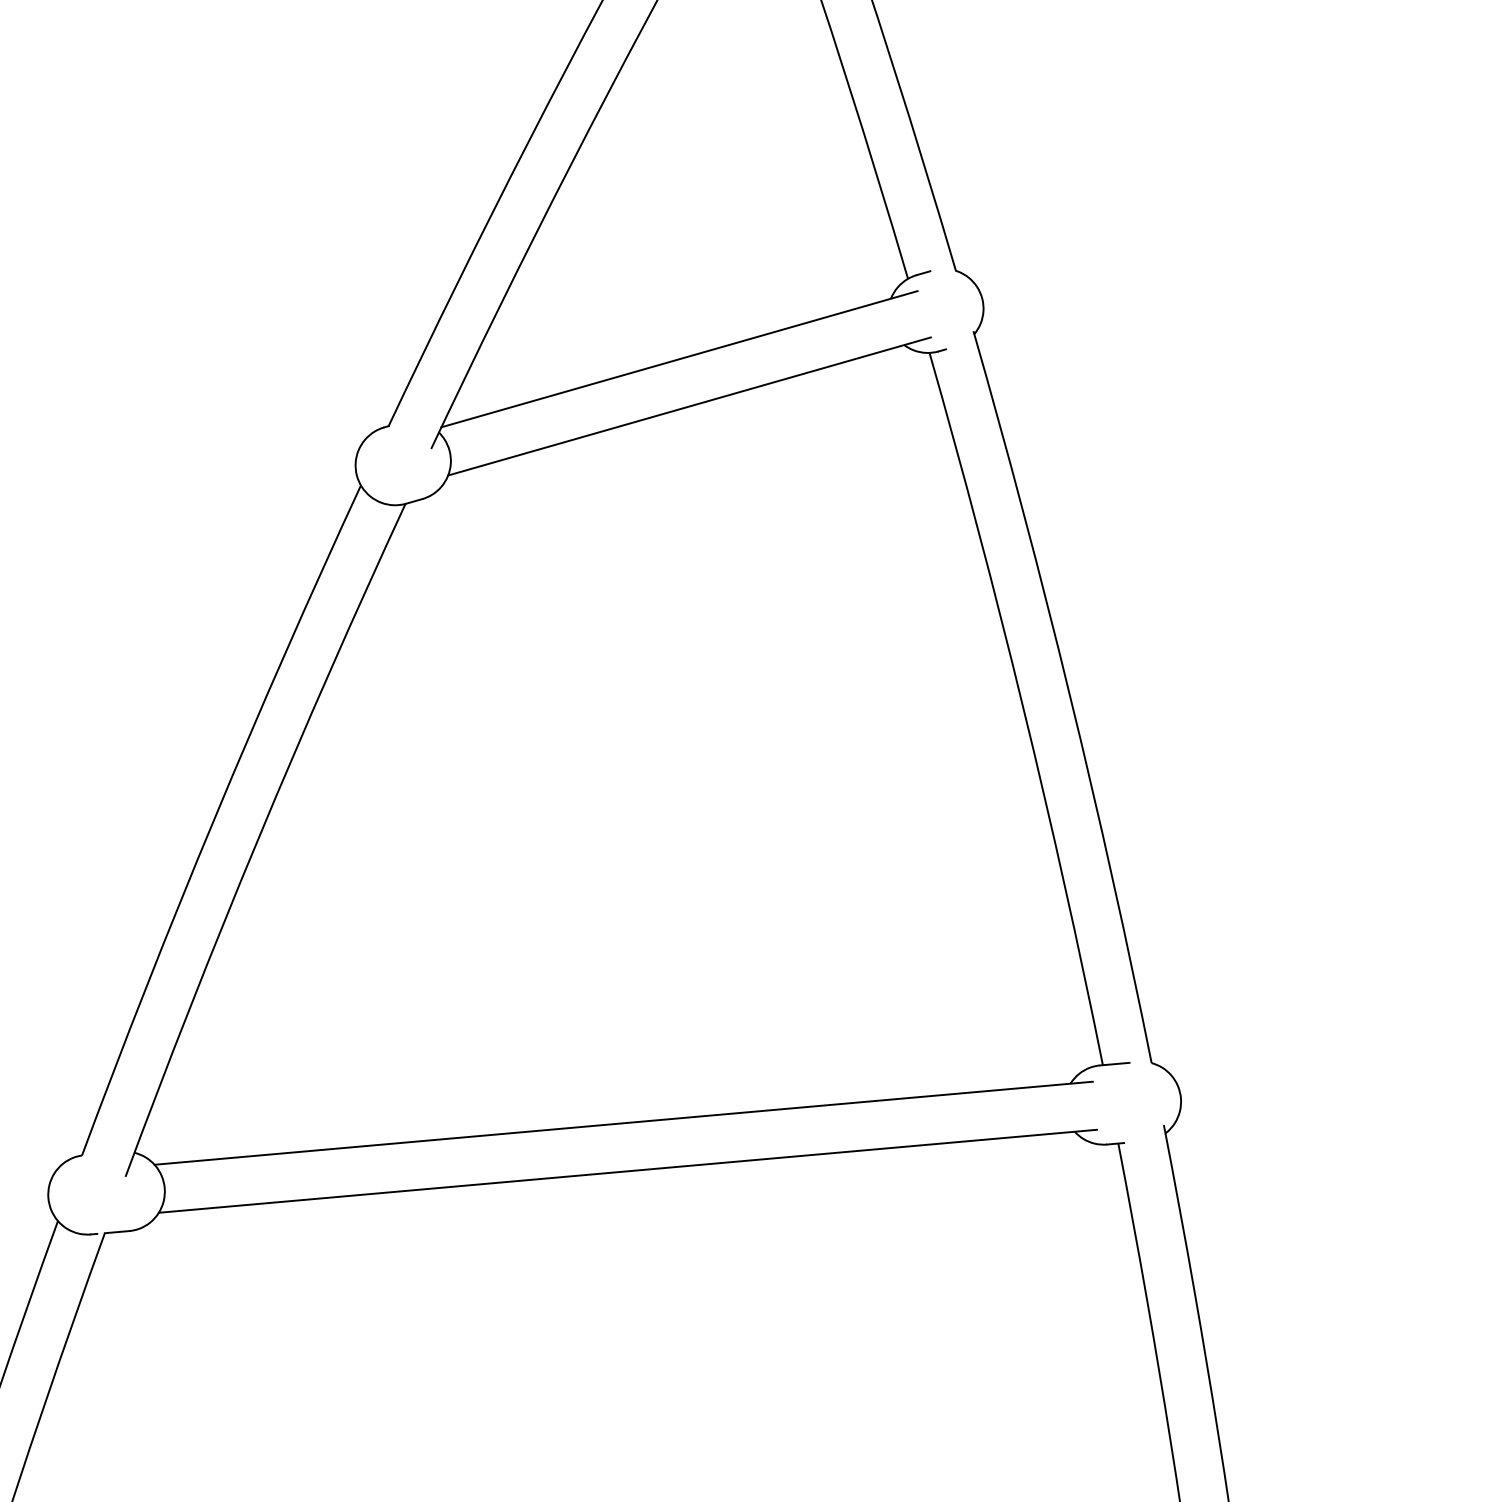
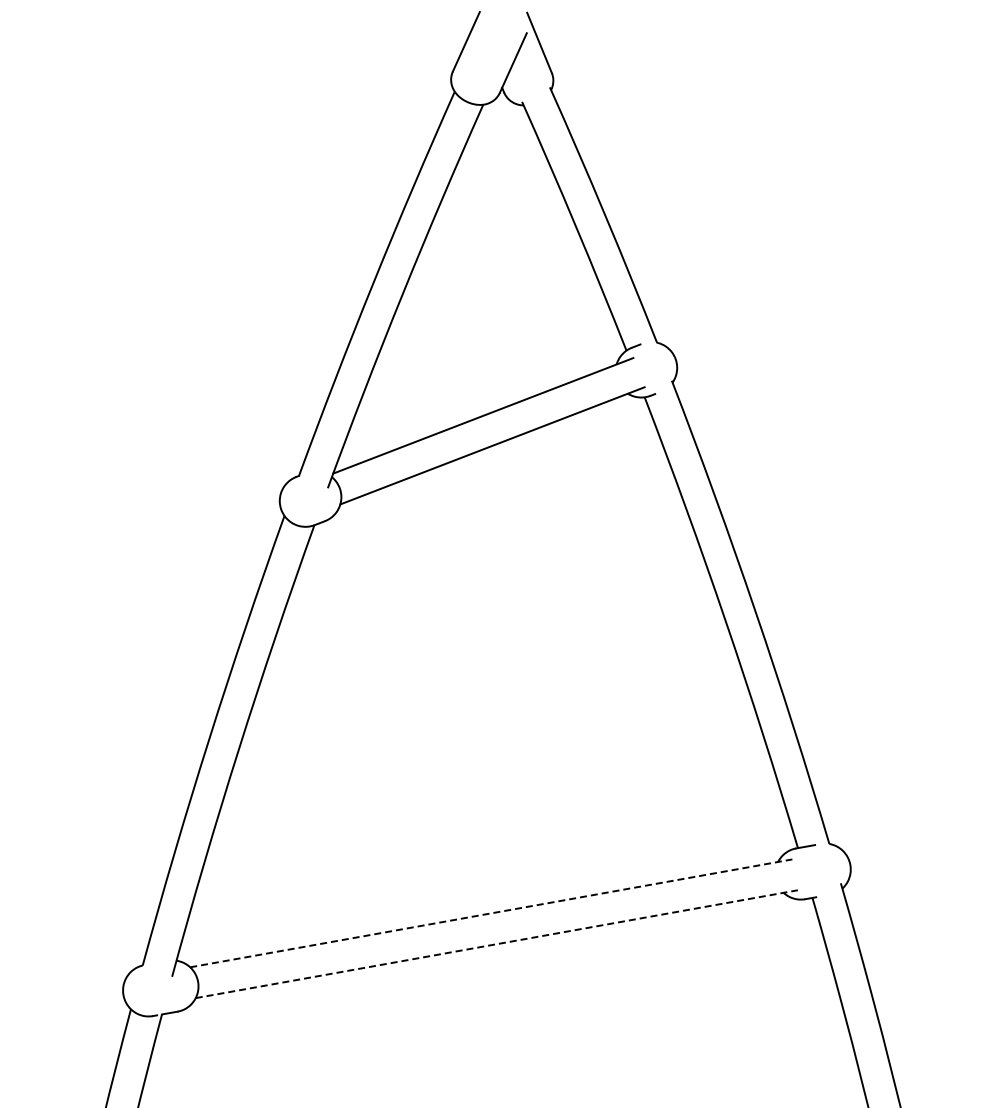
line: (623, 1123) -> (491, 913), solid -> dashed
line: (627, 1171) -> (496, 944), solid -> dashed

